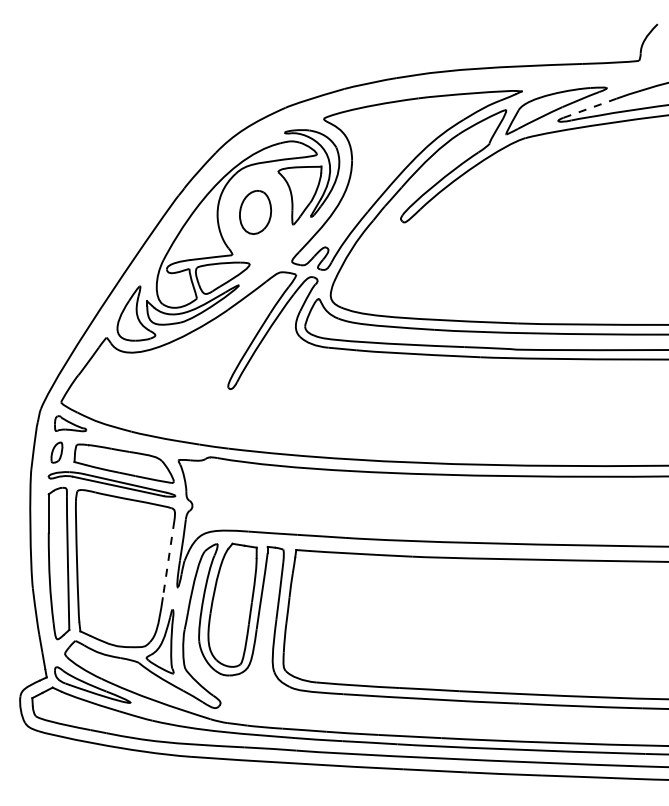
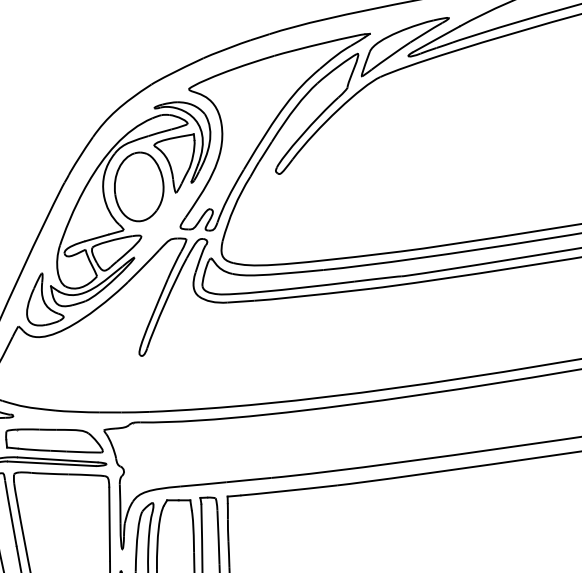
line: (590, 108) -> (436, 39), dashed -> solid
part: (255, 212) -> (138, 187), size x1.67
line: (168, 559) -> (109, 524), dashed -> solid

